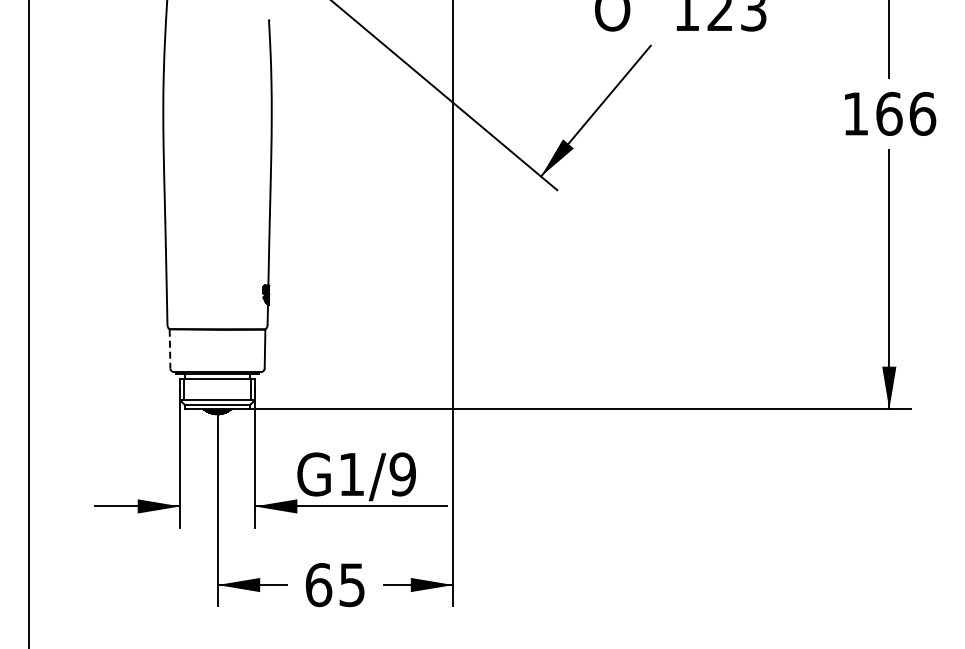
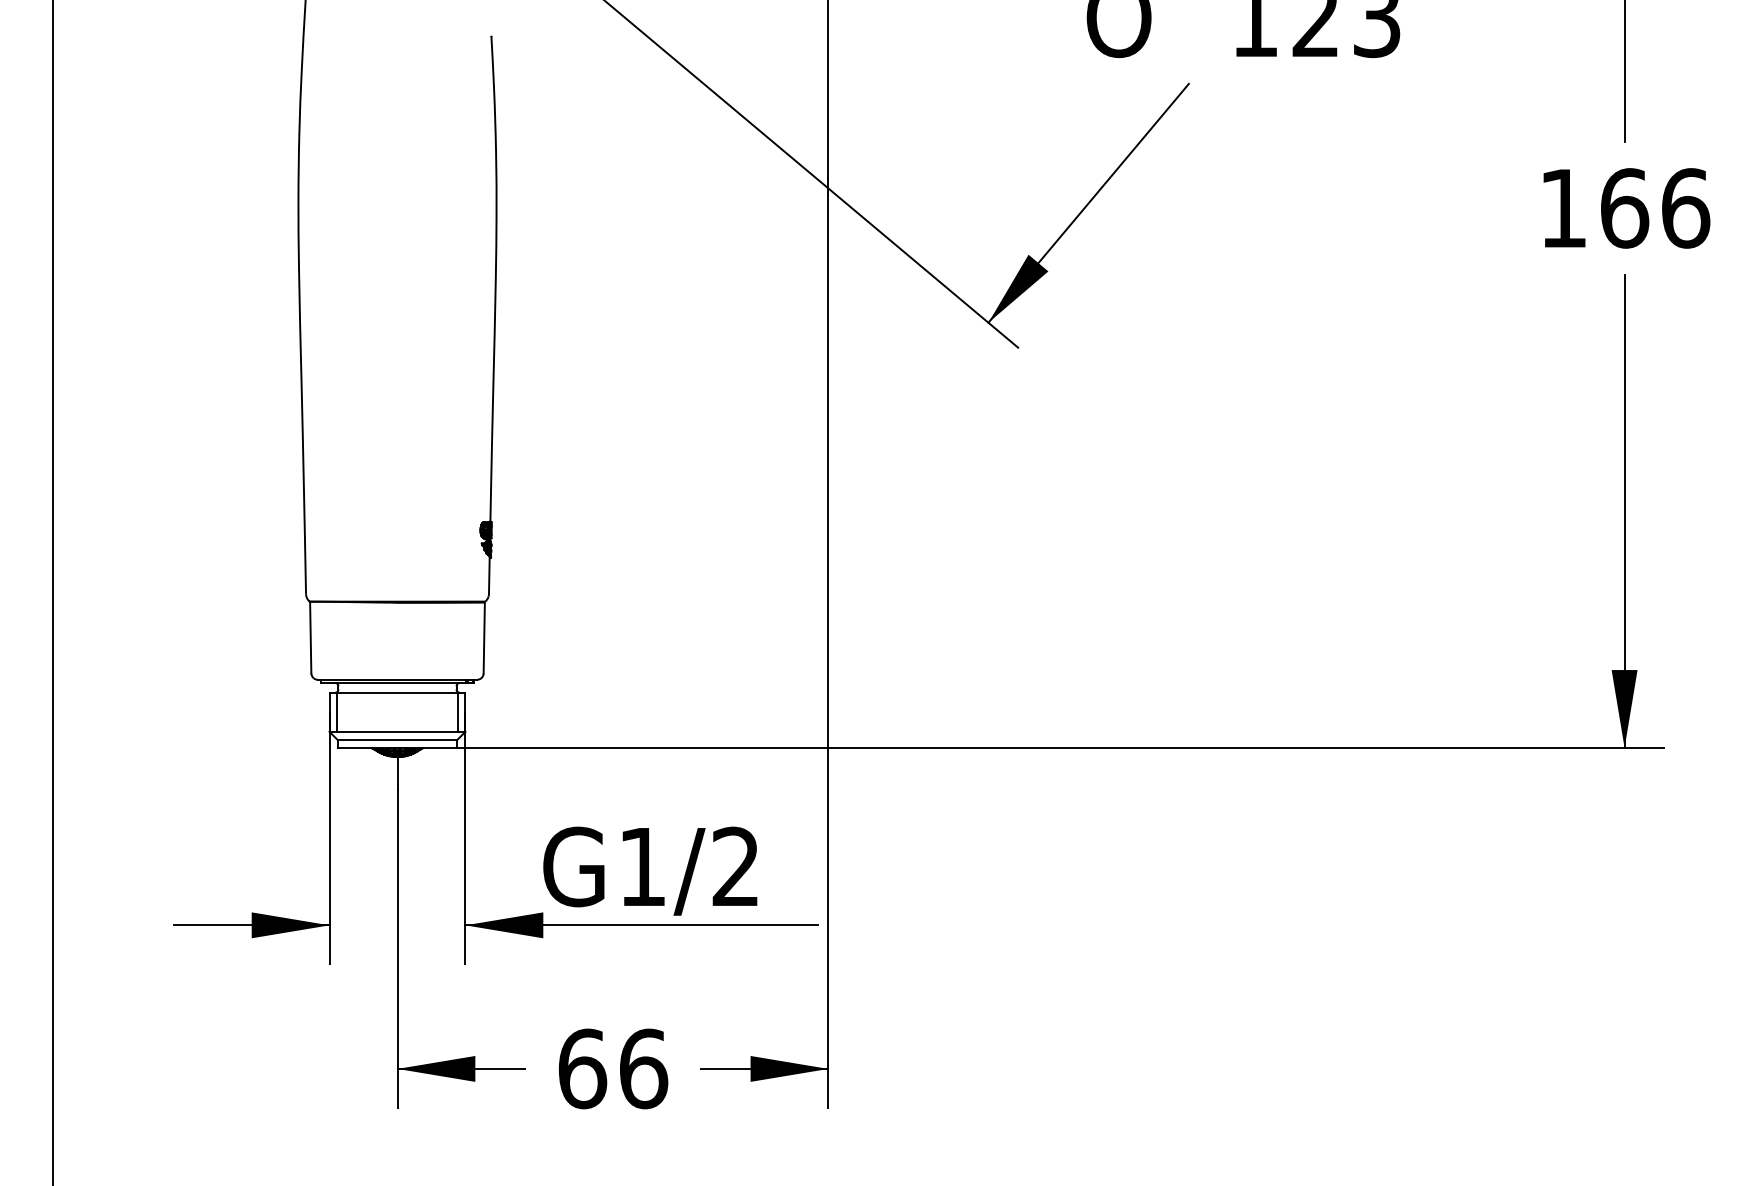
line: (170, 349) -> (311, 638), dashed -> solid
text: (402, 474) -> (735, 867), G1/9 -> G1/2
text: (352, 585) -> (644, 1069), 65 -> 66

